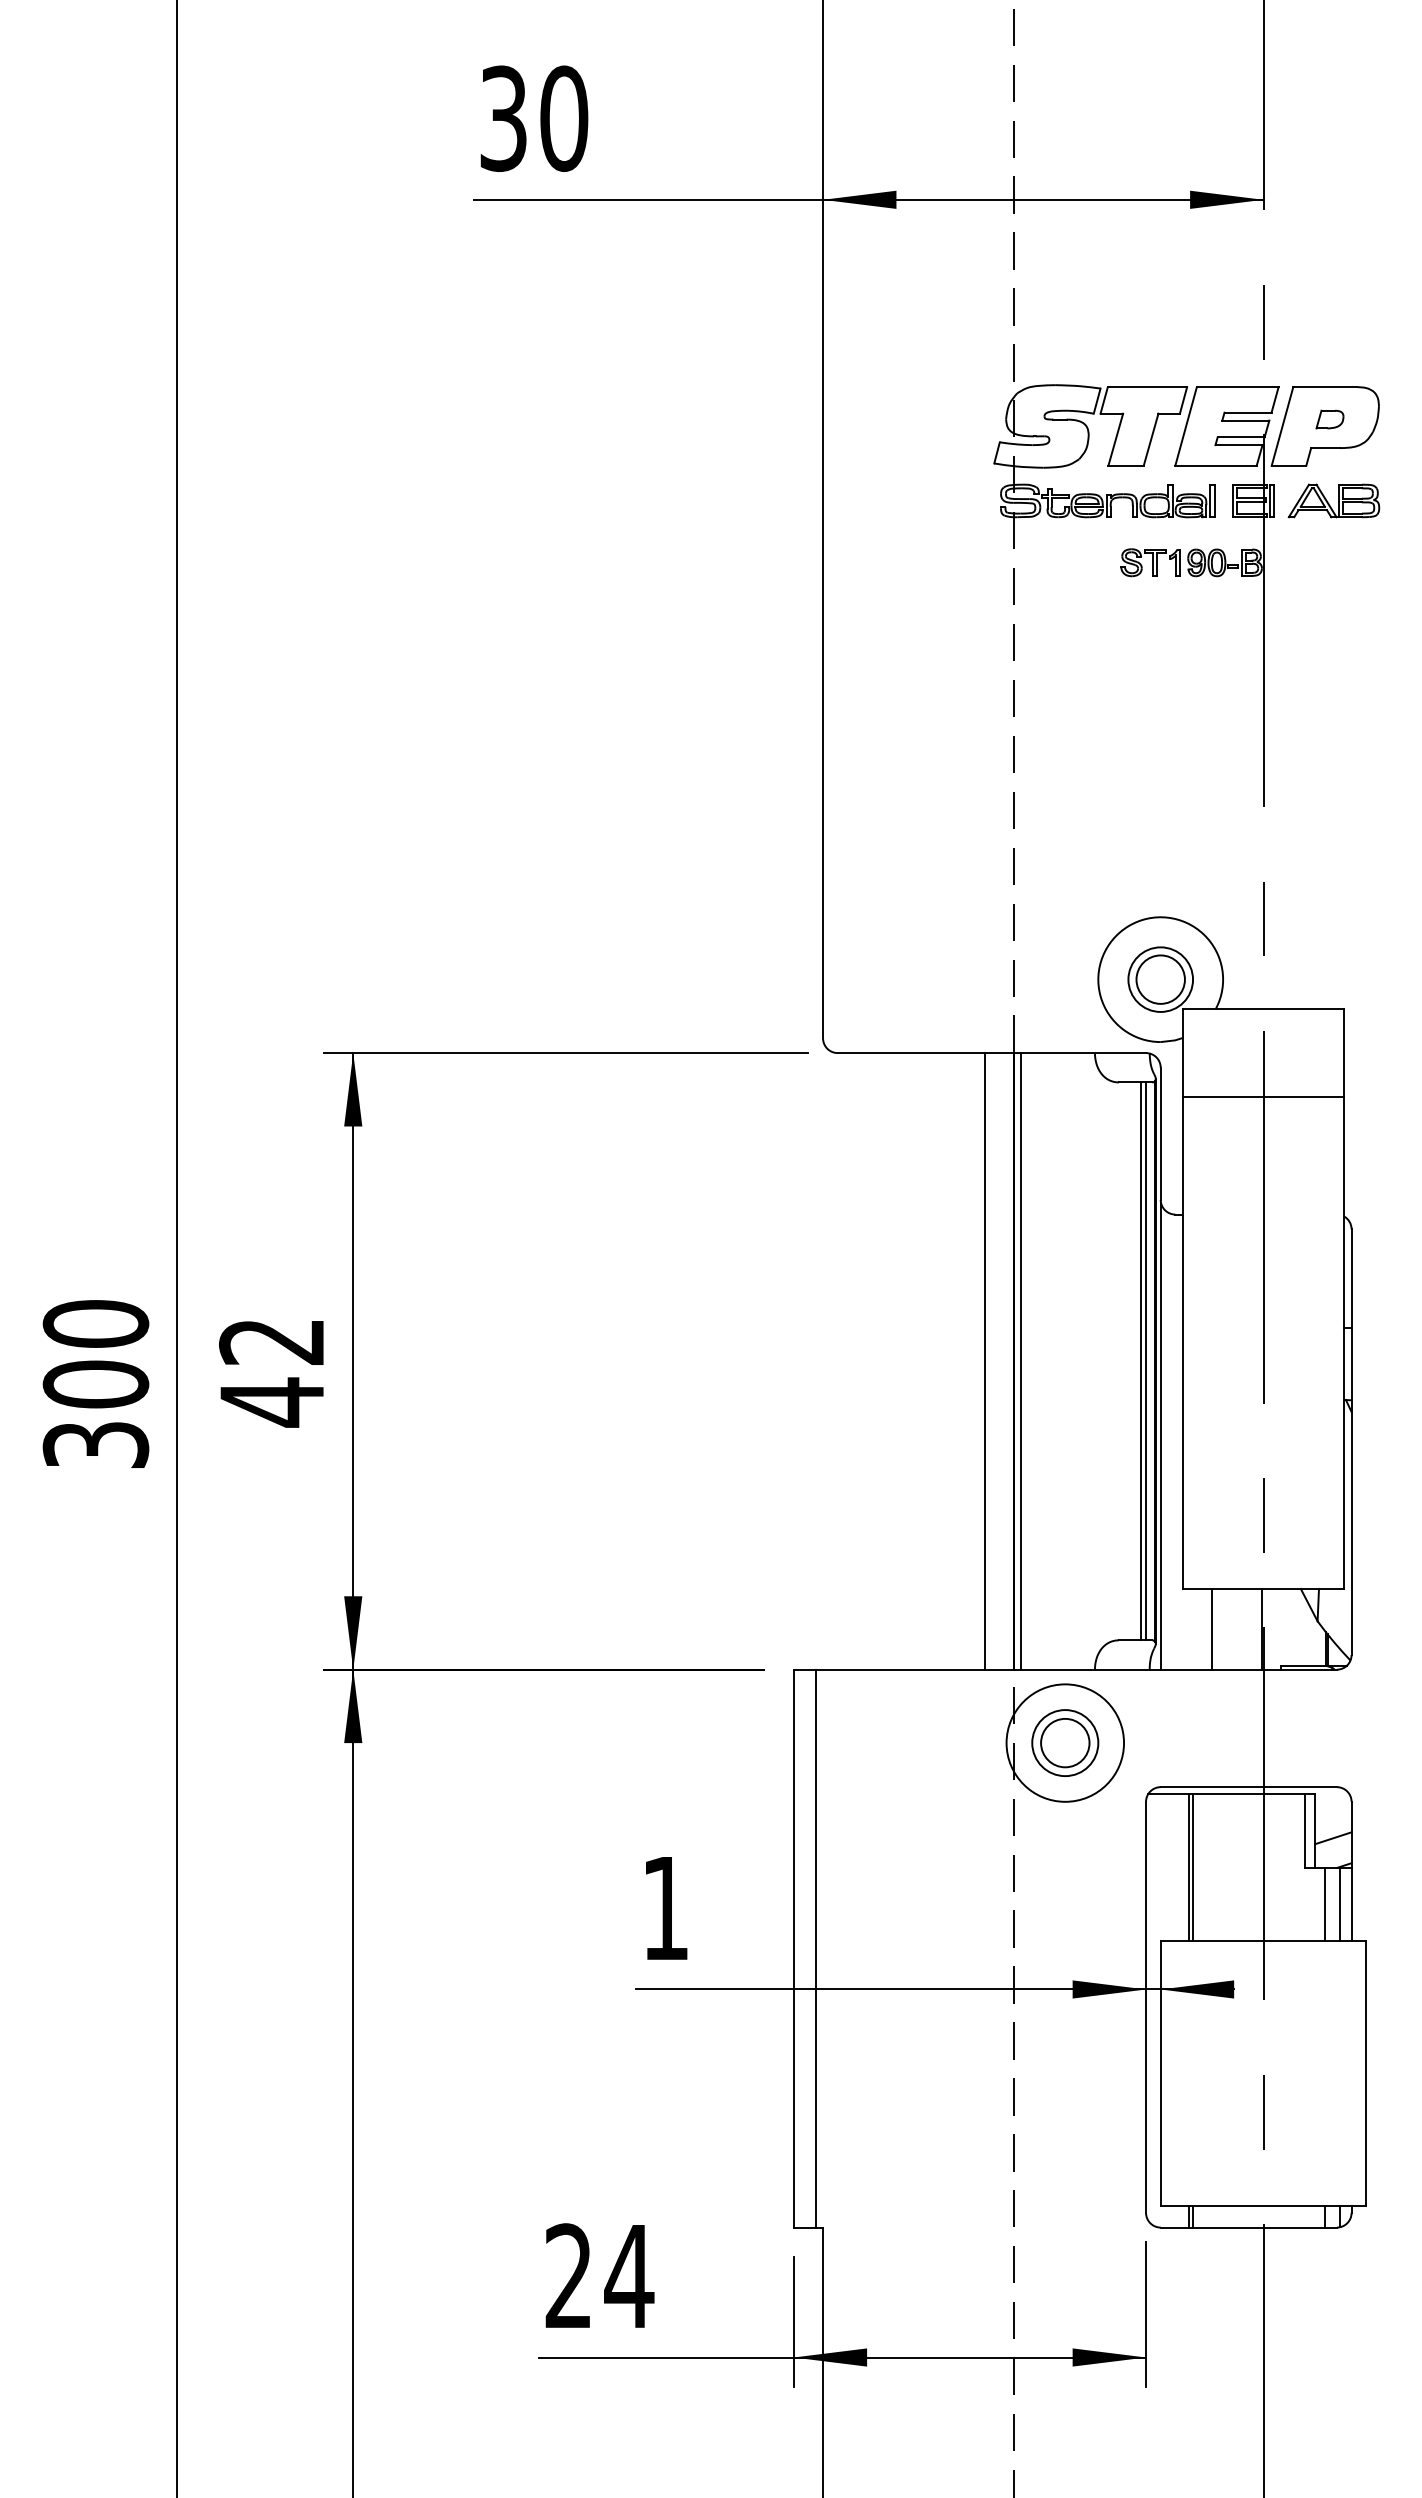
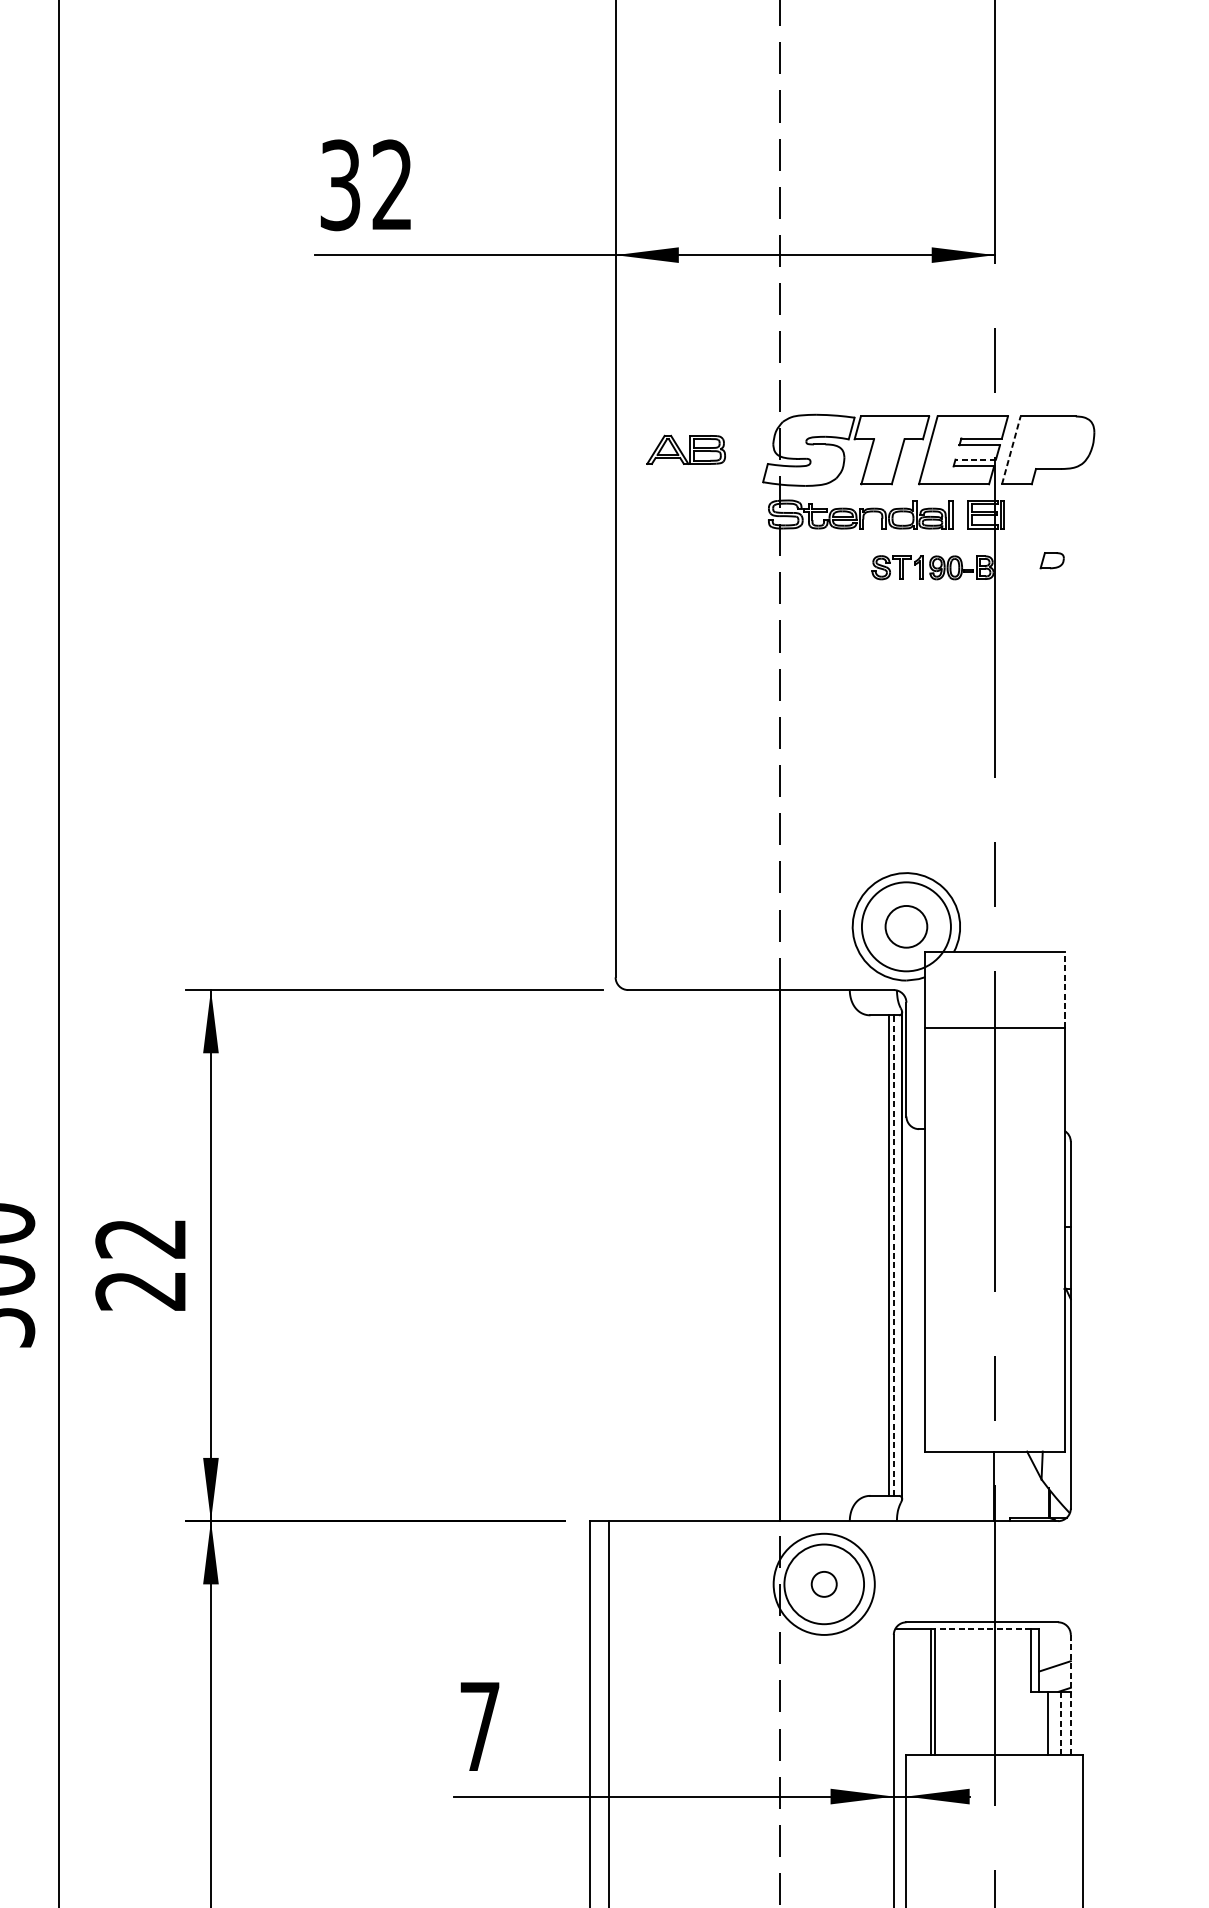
text: (564, 118) -> (392, 185), 30 -> 32
part: (1329, 419) -> (1051, 560), moved
line: (1282, 426) -> (1011, 450), solid -> dashed
line: (1240, 437) -> (975, 459), solid -> dashed
part: (1333, 500) -> (685, 449), moved
circle: (1160, 979) -> (906, 926), size x1.6
line: (1344, 1052) -> (1064, 989), solid -> dashed
line: (984, 1361) -> (754, 1255), removed
line: (1021, 1361) -> (786, 1255), removed
line: (1145, 1361) -> (893, 1255), solid -> dashed
text: (271, 1402) -> (140, 1291), 42 -> 22
line: (1160, 1435) -> (906, 1319), removed
line: (1212, 1628) -> (951, 1485), removed
circle: (1065, 1742) -> (824, 1583), size x0.6
circle: (1065, 1743) -> (824, 1584), size x1.4
line: (1249, 1794) -> (982, 1628), solid -> dashed
line: (1351, 1871) -> (1070, 1694), solid -> dashed
line: (1339, 1904) -> (1060, 1723), solid -> dashed
text: (665, 1908) -> (479, 1726), 1 -> 7

